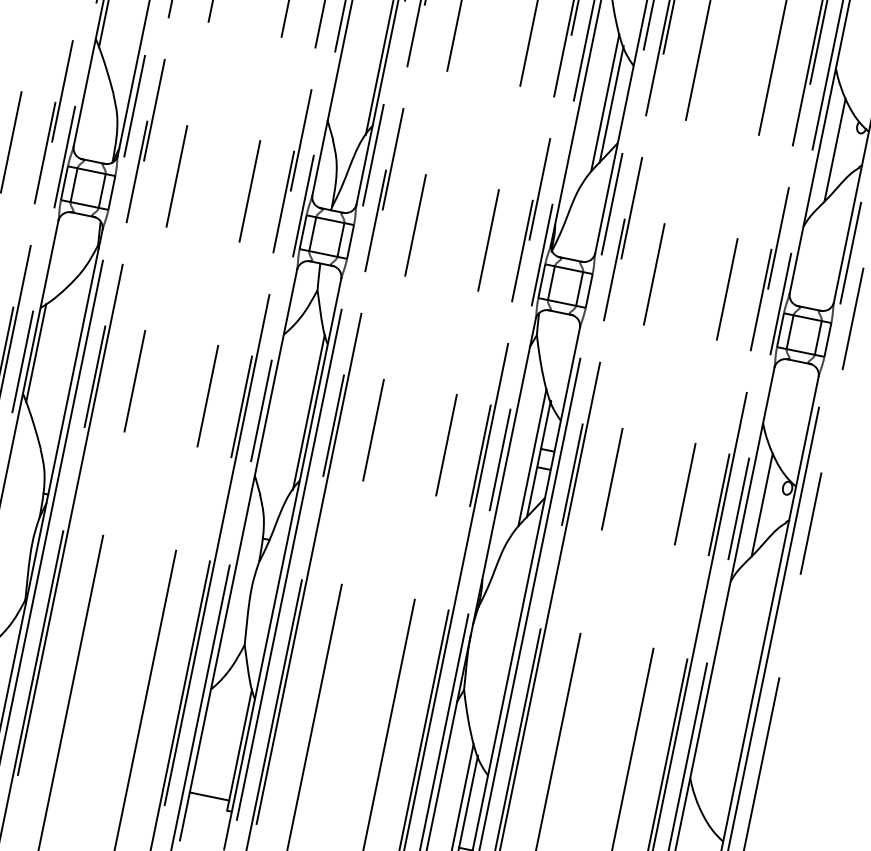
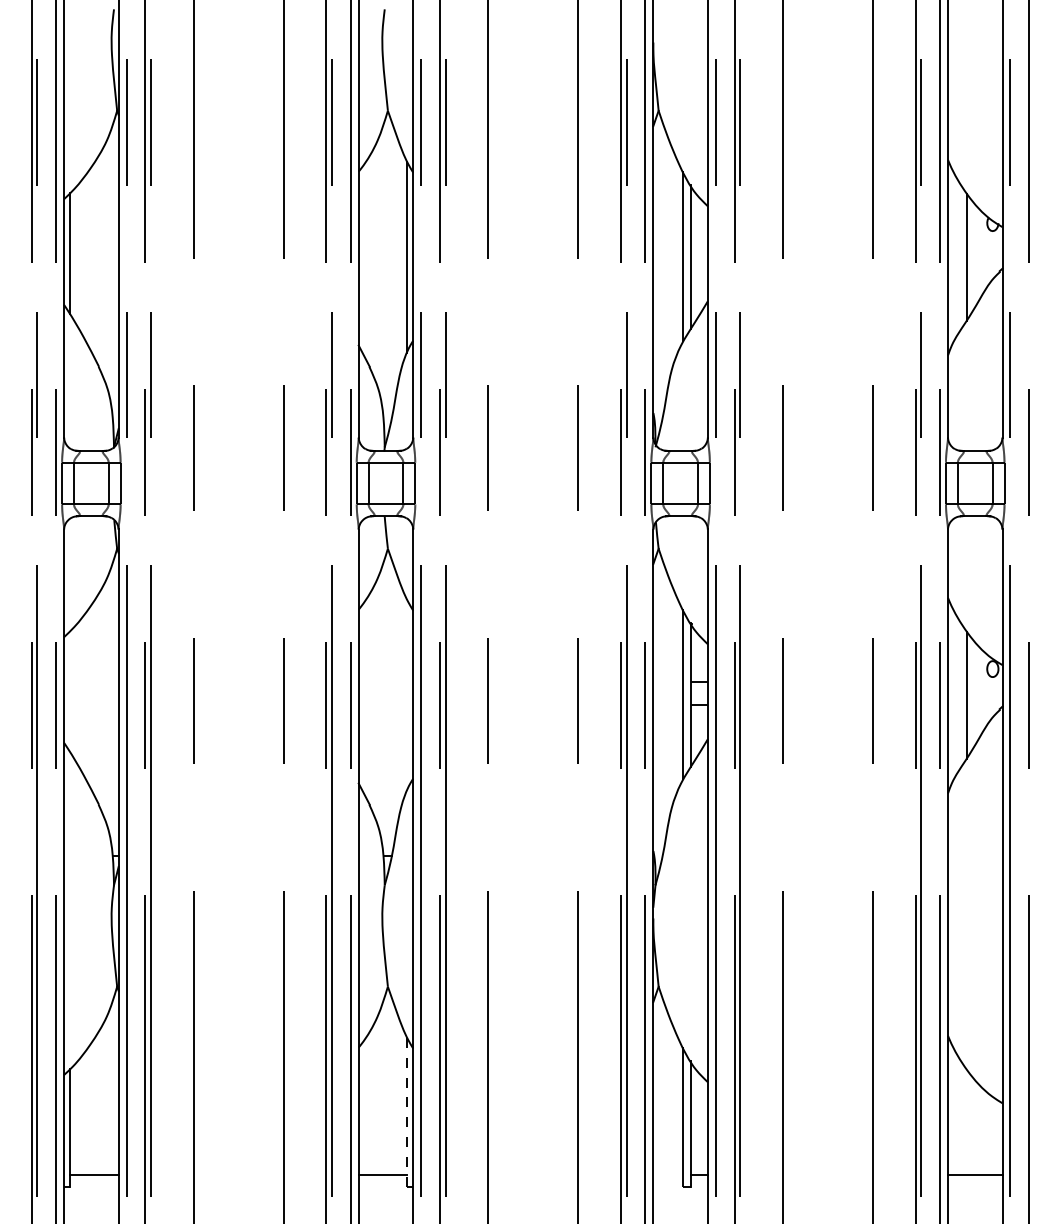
line: (36, 353) -> (70, 691), removed
line: (309, 412) -> (407, 695), removed
line: (239, 750) -> (407, 1112), solid -> dashed

